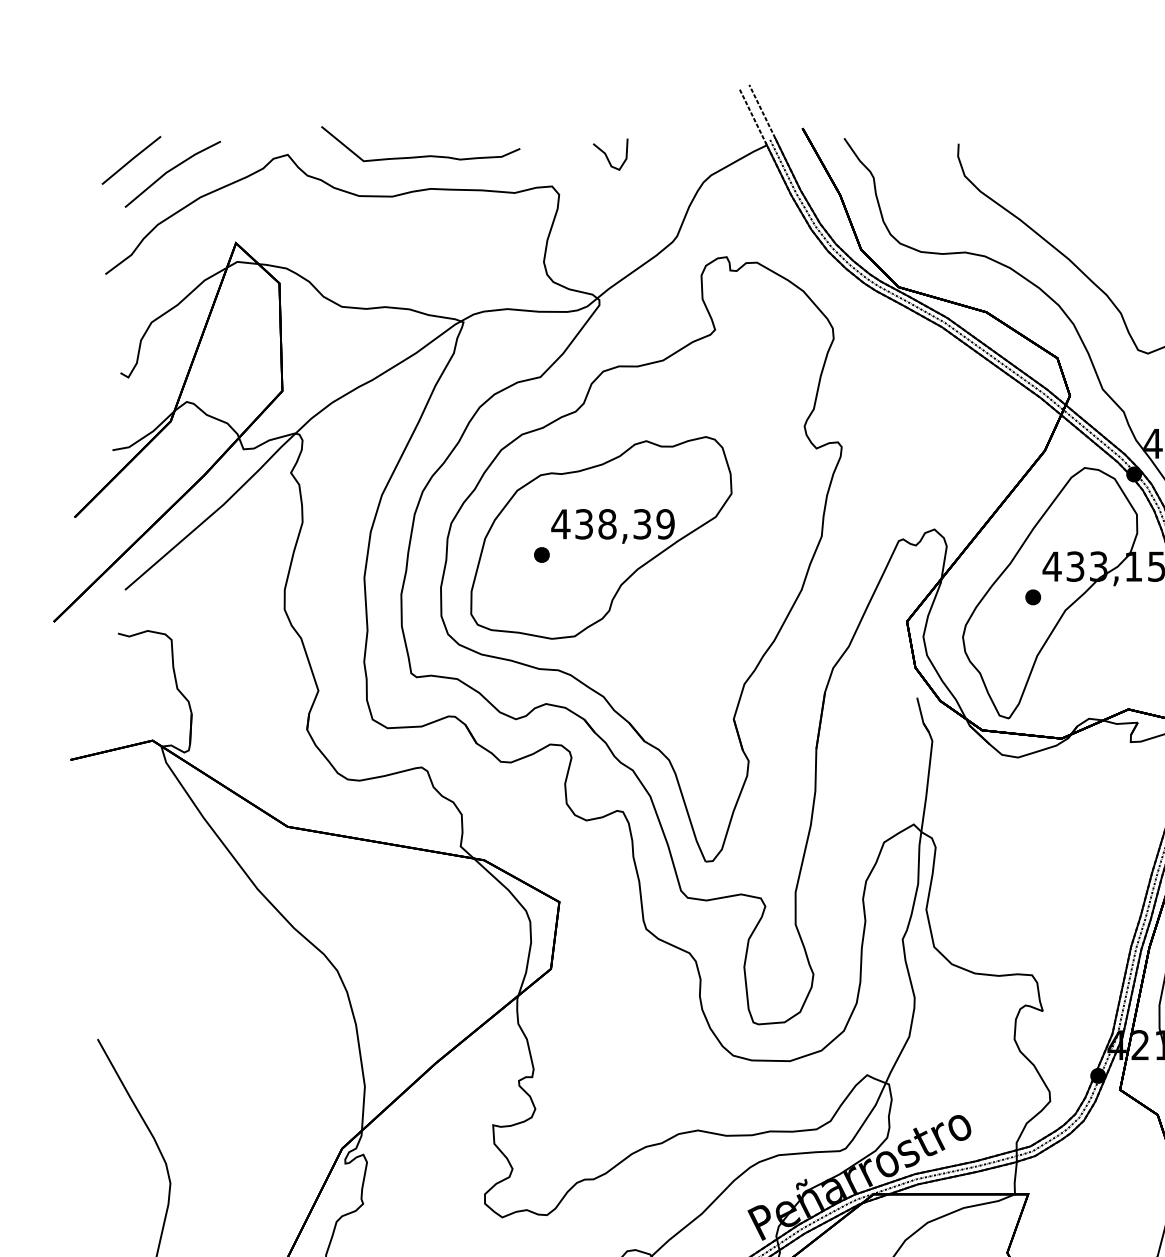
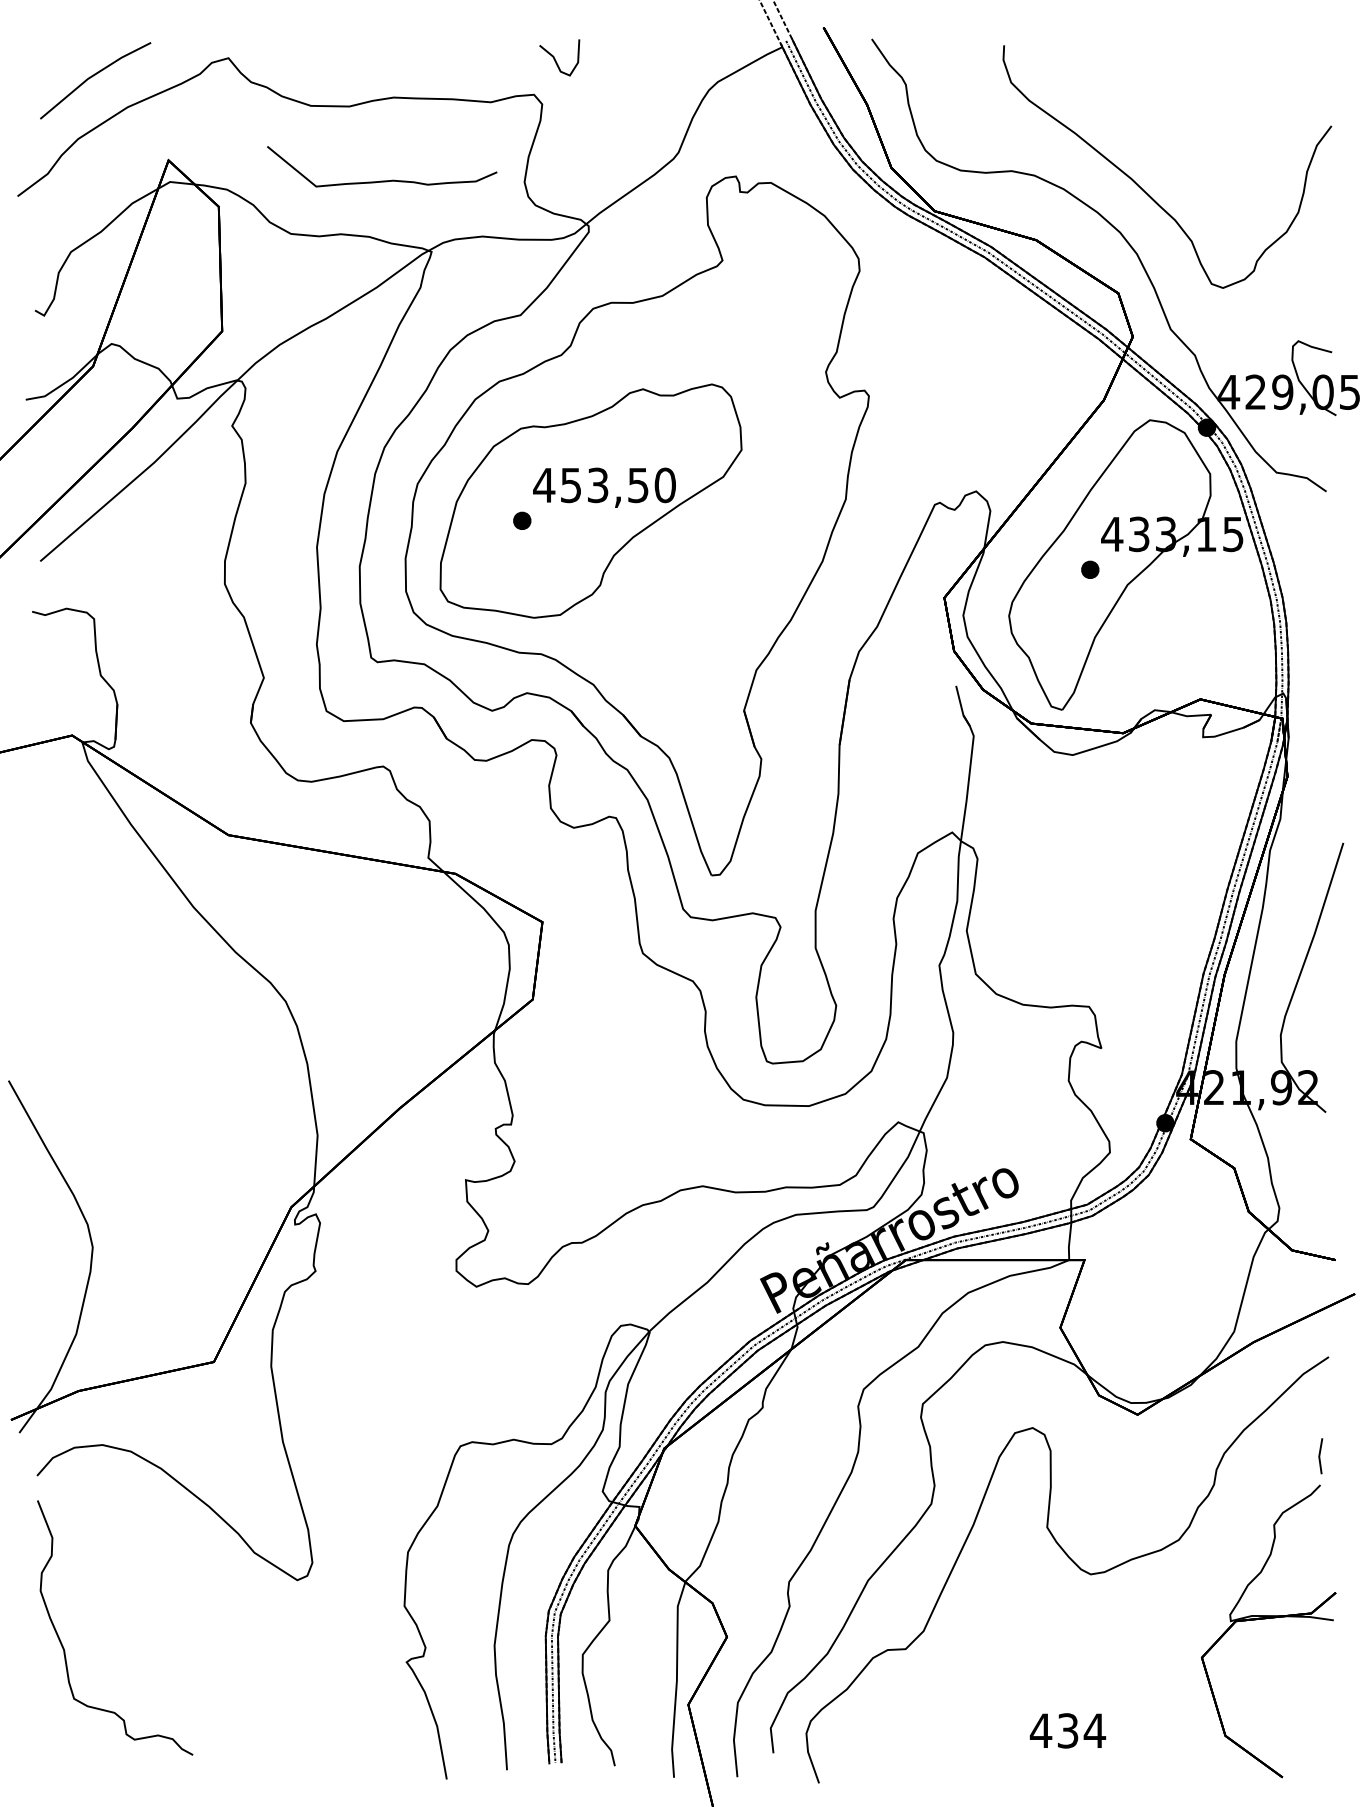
curve: (421, 155) -> (382, 180), moved
curve: (606, 155) -> (555, 58), moved
line: (131, 160) -> (47, 64), removed
text: (625, 524) -> (618, 485), 438,39 -> 453,50

